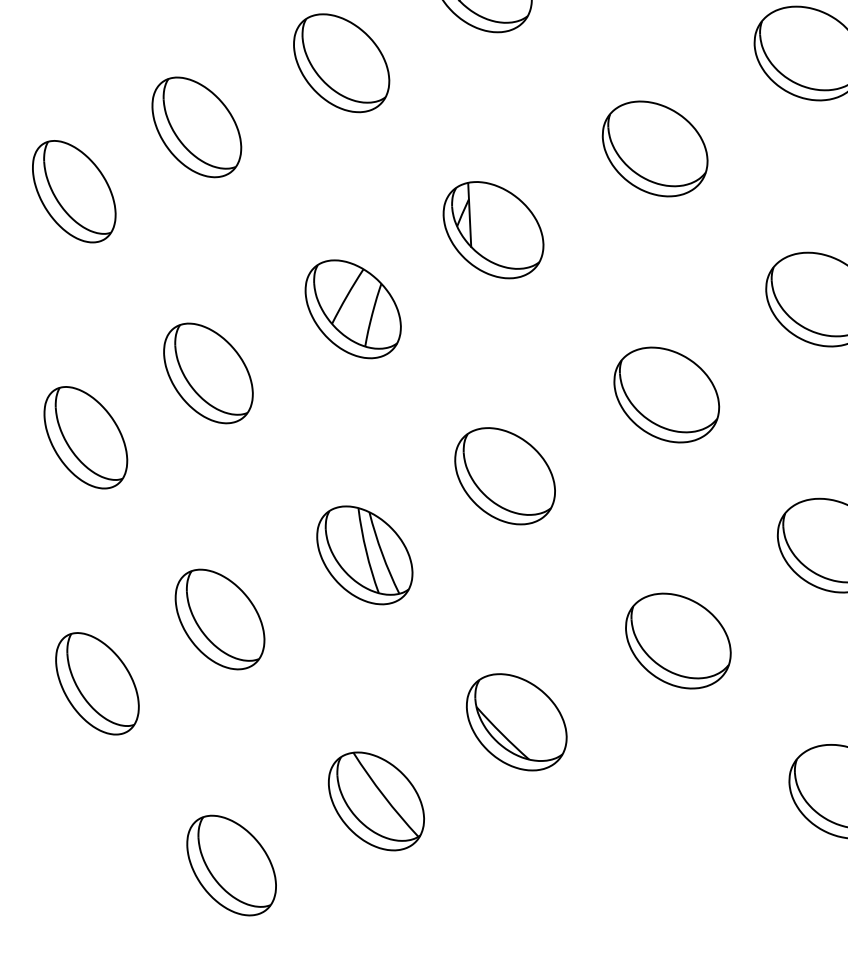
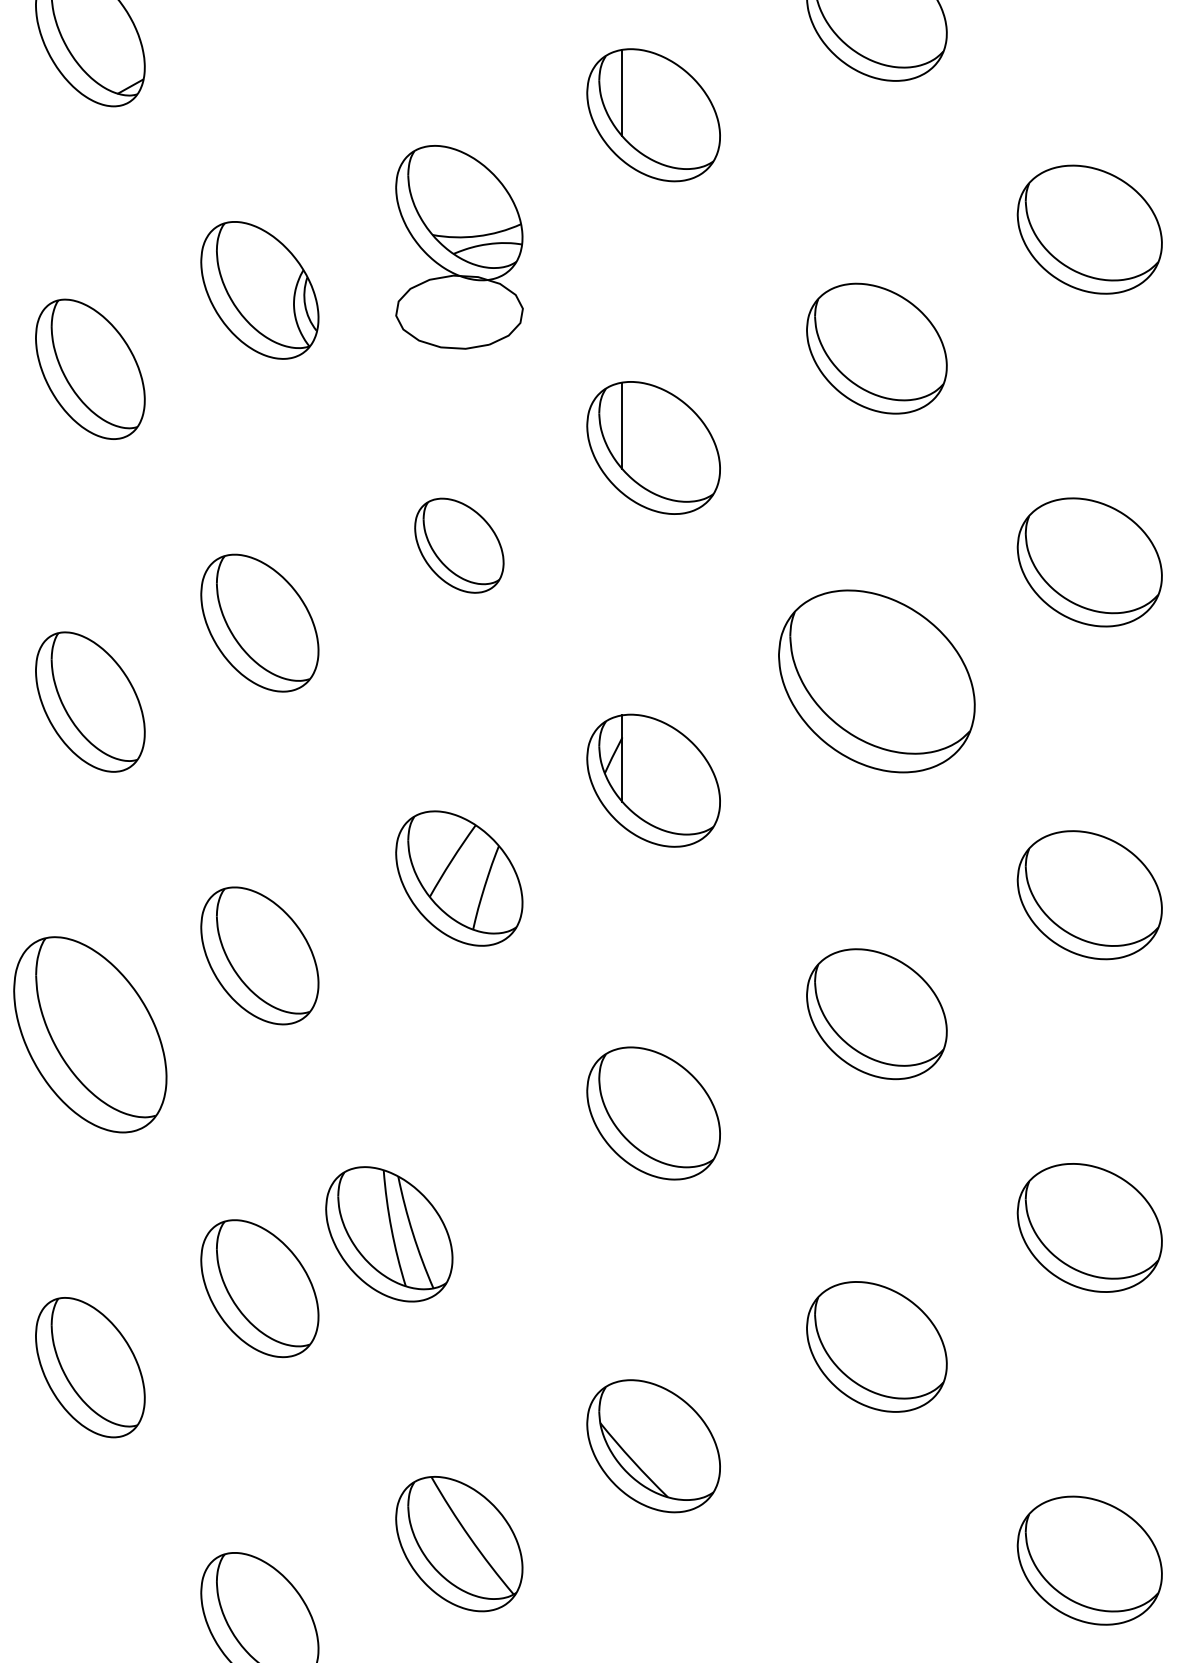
part: (341, 62) -> (459, 545), size x0.7
part: (654, 148) -> (876, 681), size x1.4
part: (85, 437) -> (90, 1034), size x1.4
part: (364, 555) -> (389, 1234), moved

